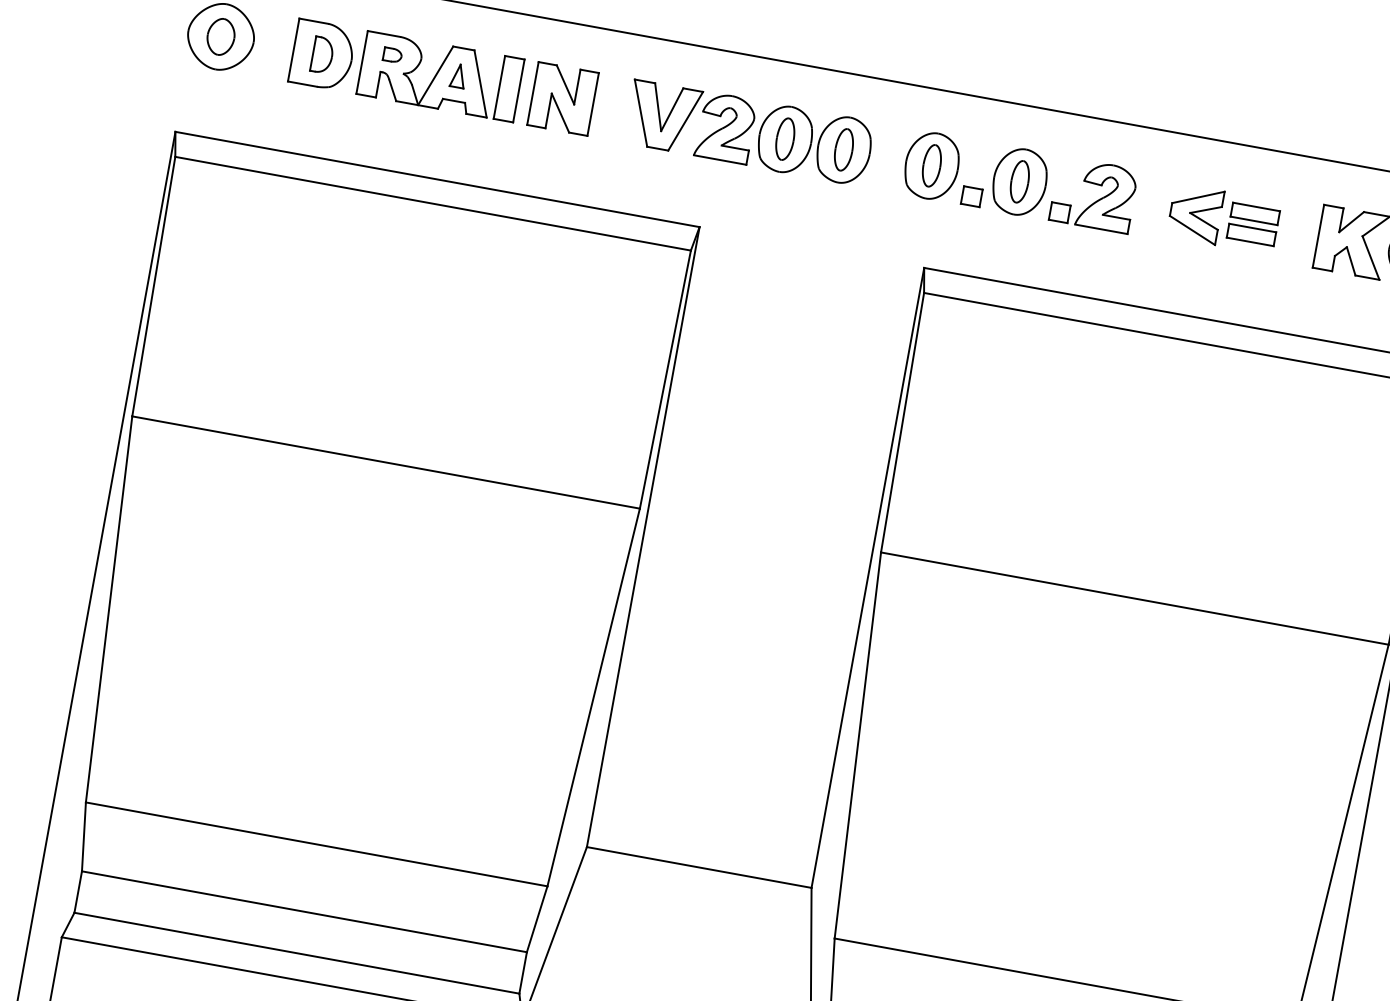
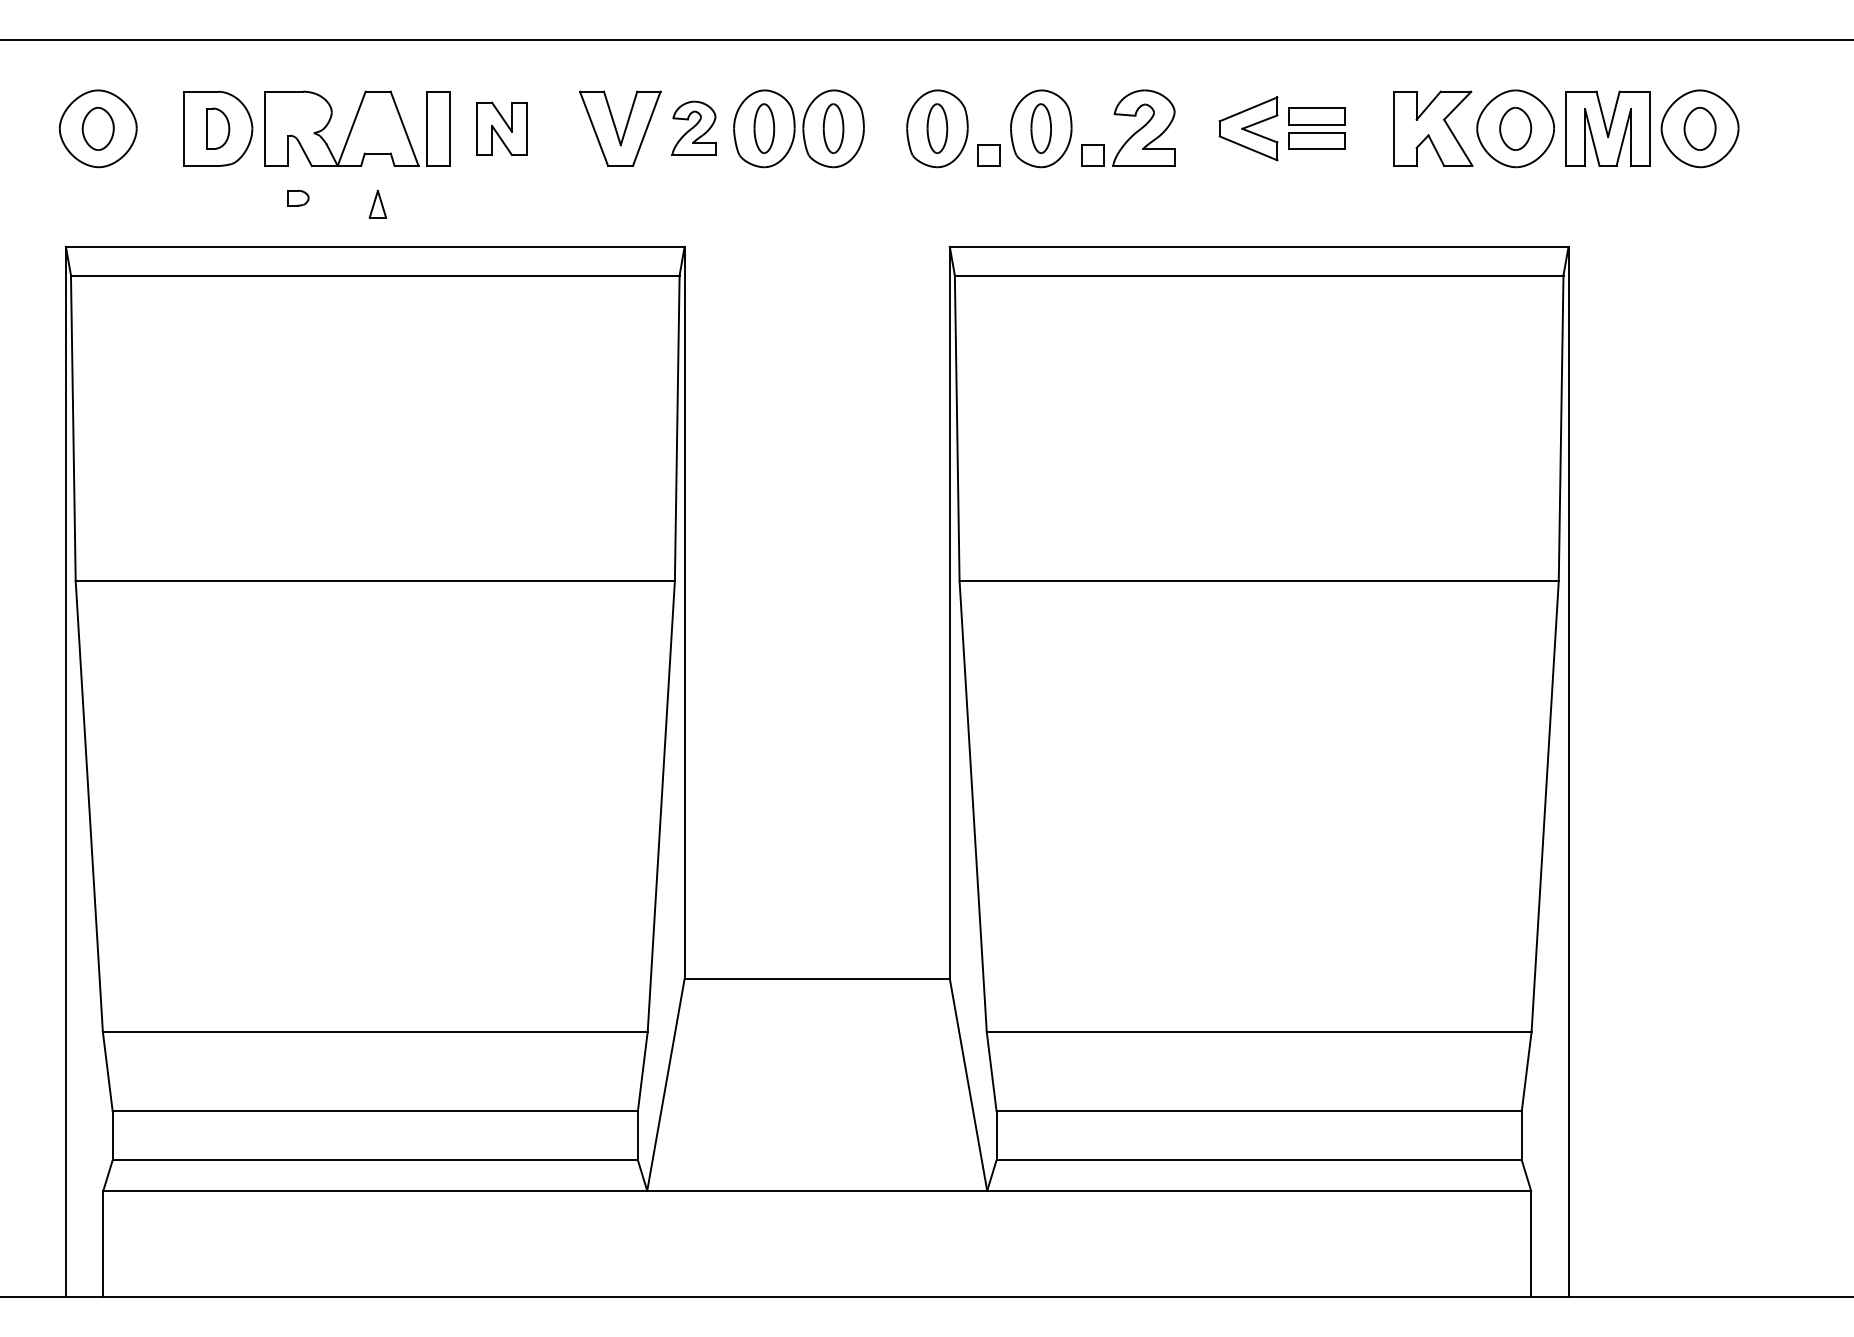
part: (393, 54) -> (298, 197), moved
part: (458, 75) -> (377, 203), moved
part: (562, 98) -> (501, 128), size x0.7
part: (725, 127) -> (693, 127), size x0.7

